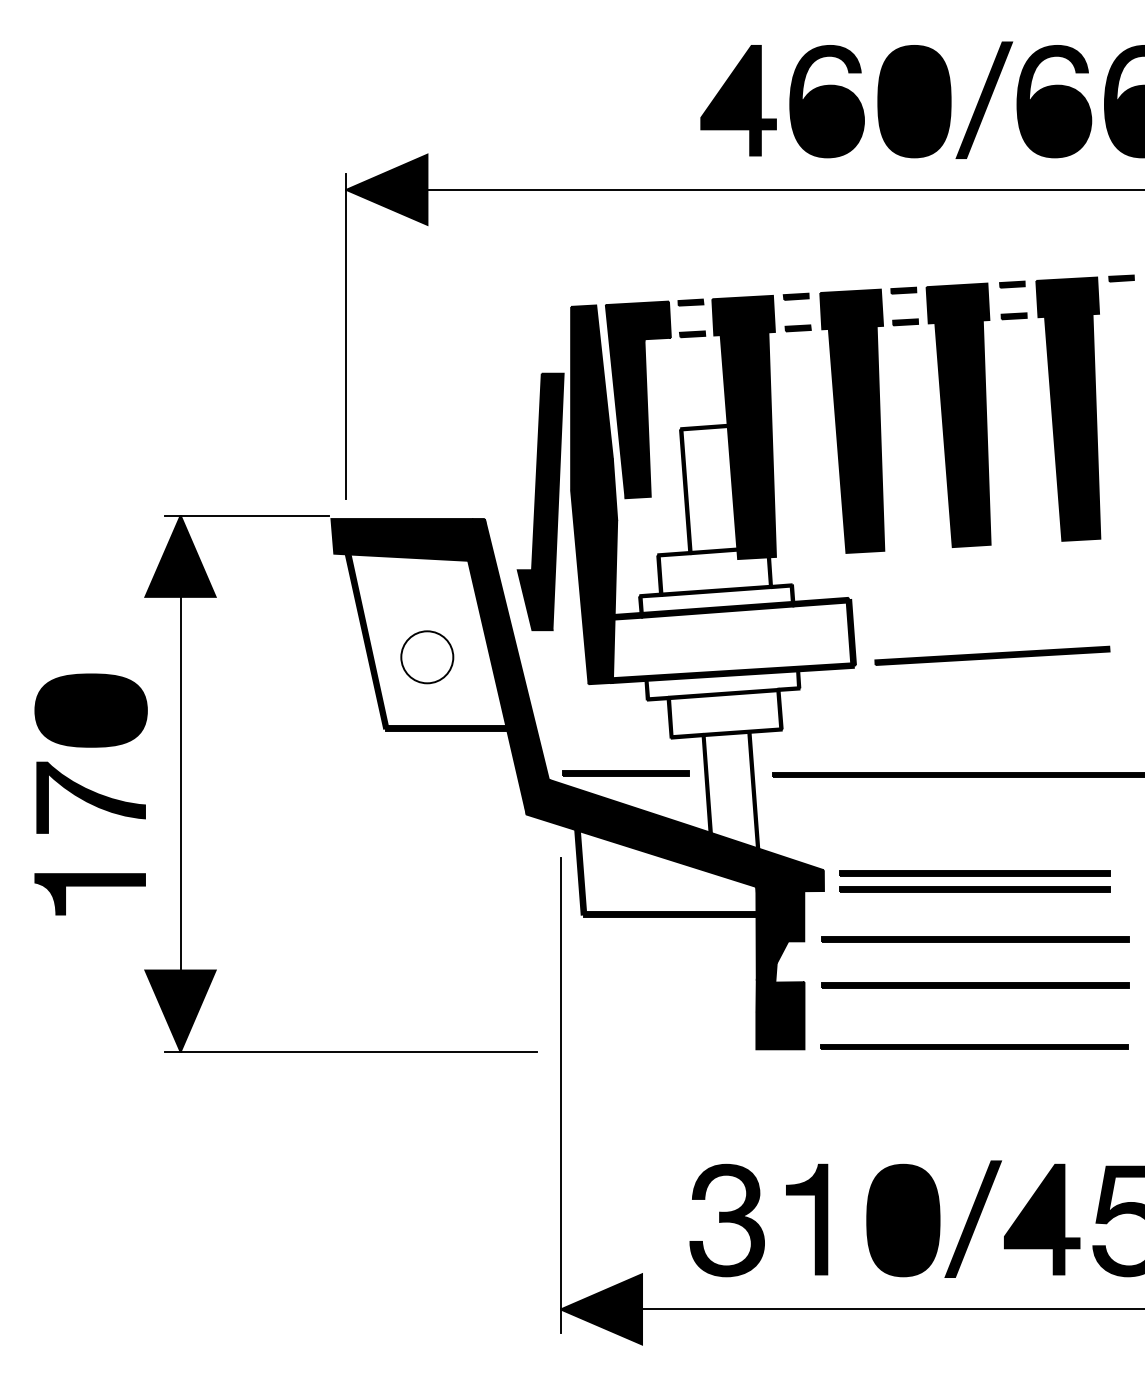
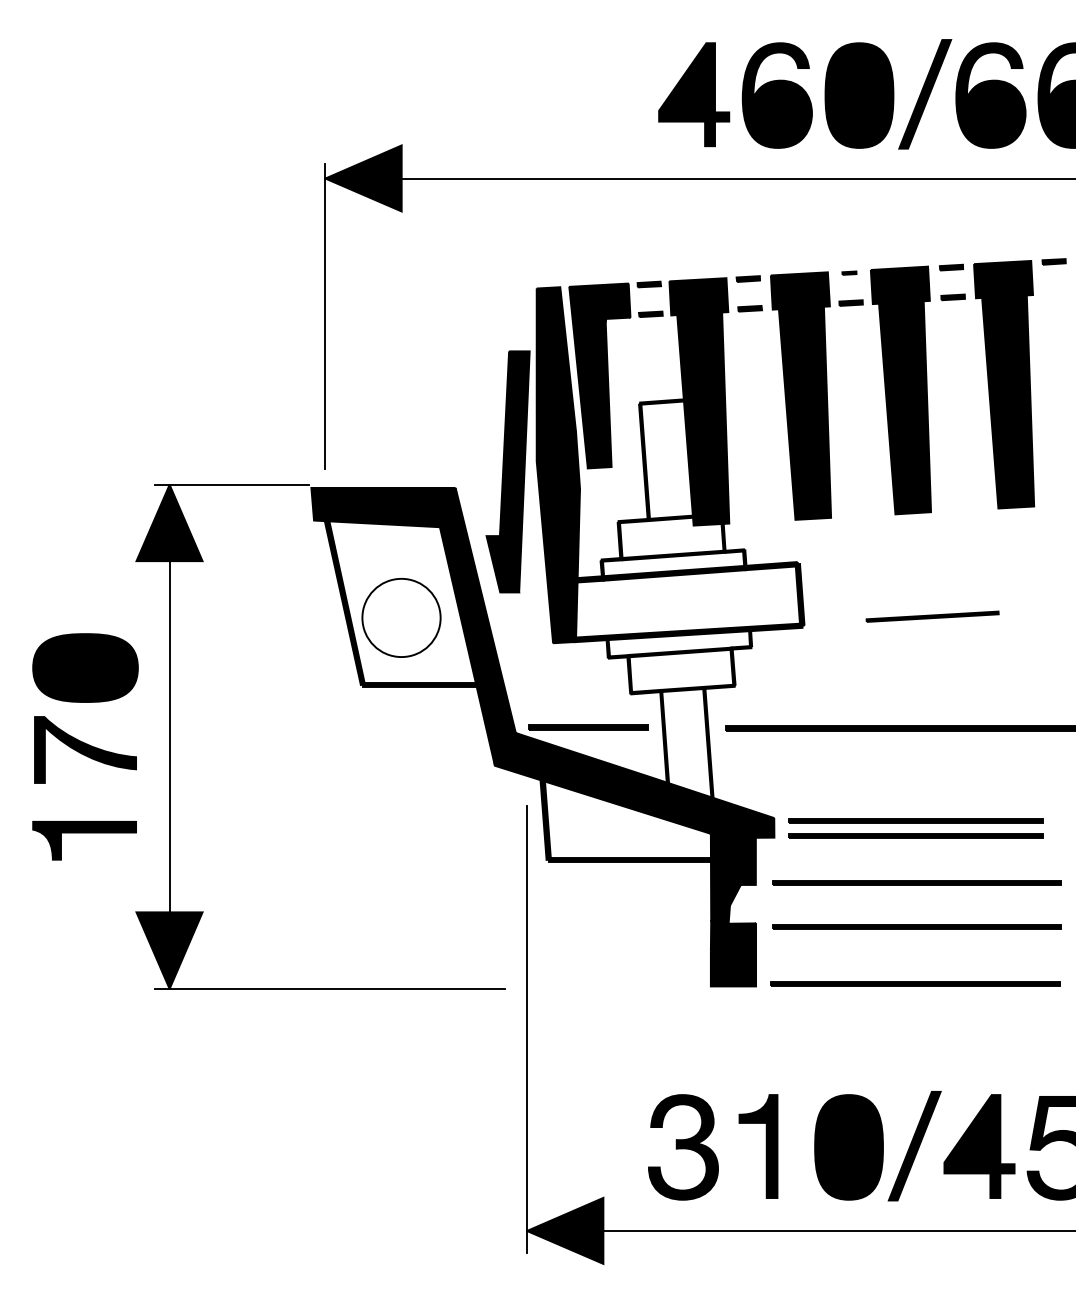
part: (903, 289) -> (849, 272), size x0.6
part: (992, 655) -> (932, 616), size x0.6
circle: (427, 656) -> (401, 617), size x1.6

